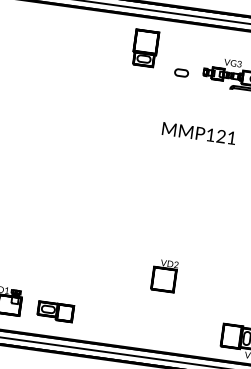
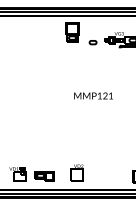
text: (198, 132) -> (93, 95), moved
part: (163, 275) -> (76, 172), moved

